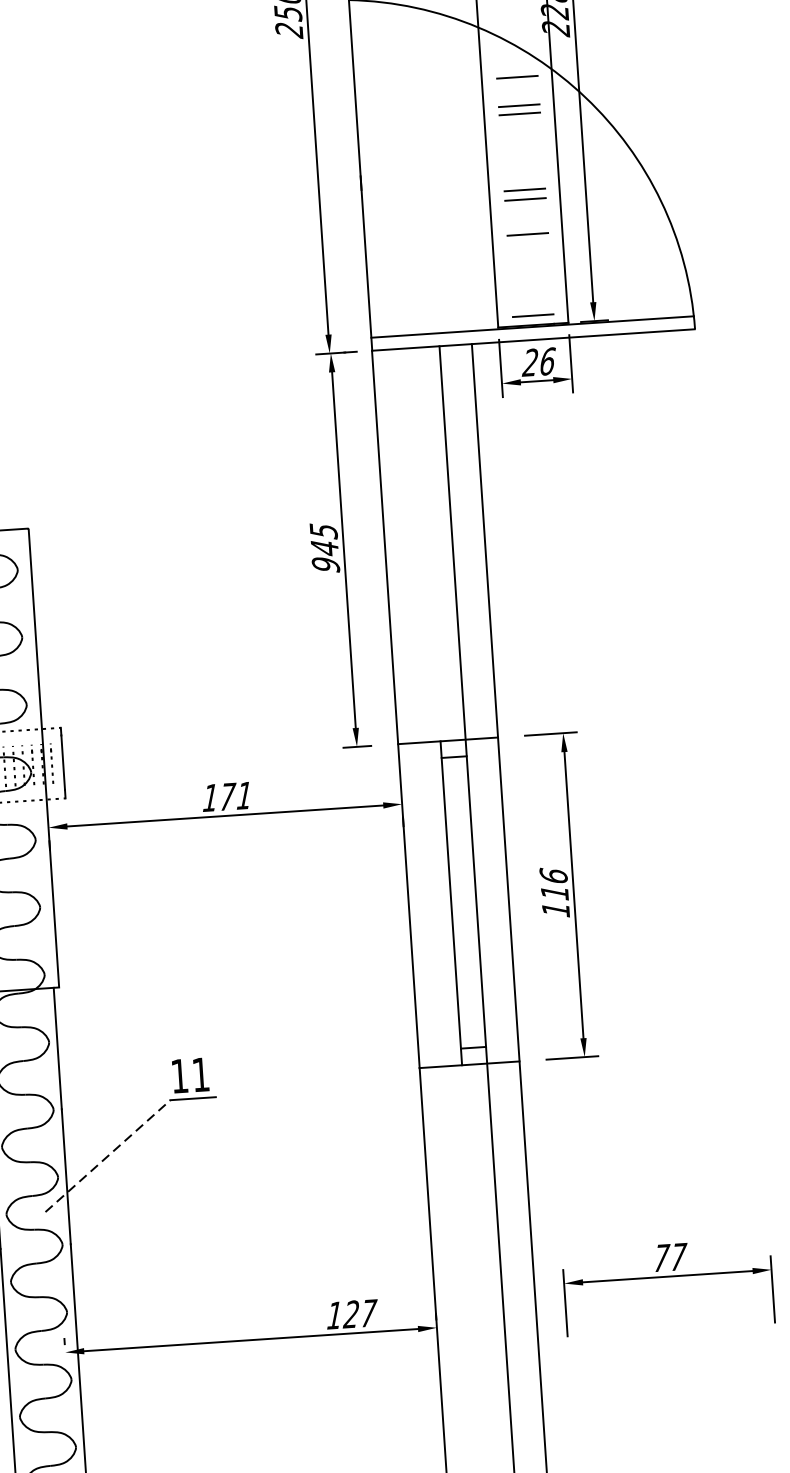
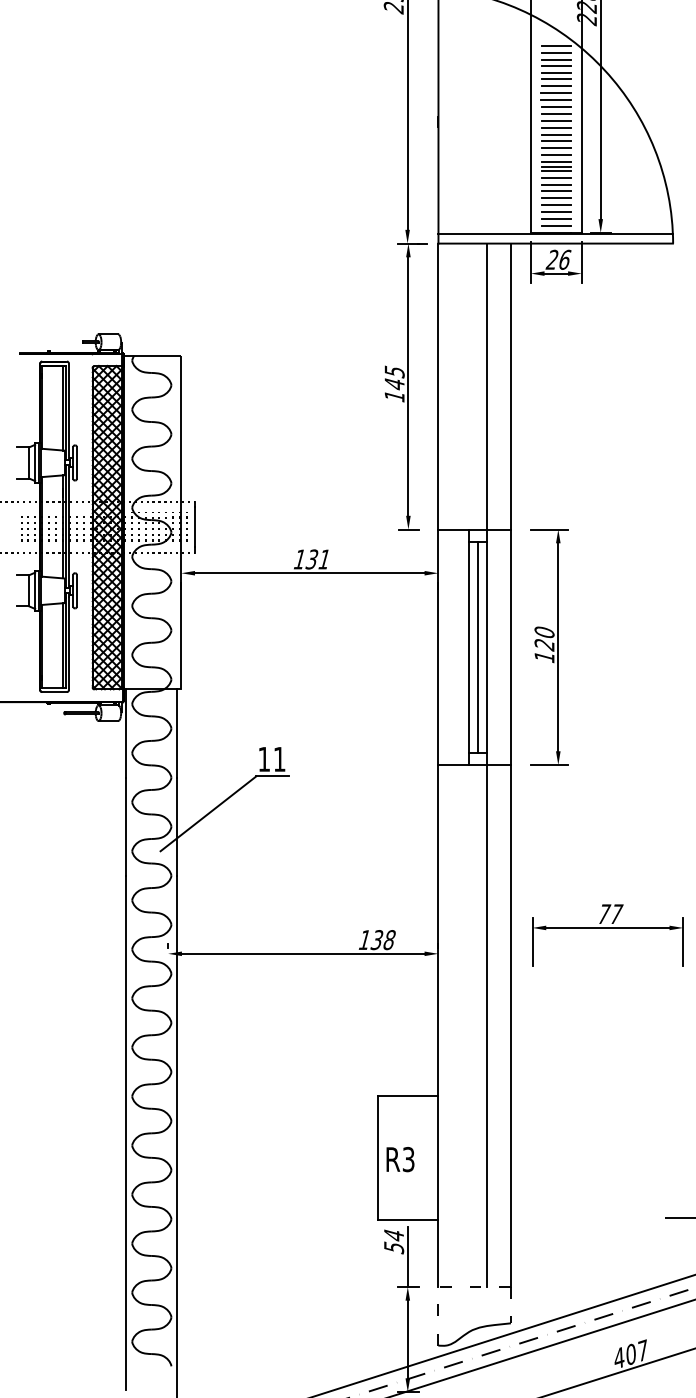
line: (516, 67) -> (556, 45), added
line: (517, 86) -> (556, 59), added
line: (518, 96) -> (556, 66), added
line: (520, 123) -> (556, 86), added
line: (520, 133) -> (556, 93), added
line: (521, 143) -> (556, 100), added
line: (522, 151) -> (556, 106), added
line: (522, 160) -> (556, 113), added
line: (523, 170) -> (556, 120), added
line: (523, 180) -> (556, 127), added
line: (525, 209) -> (556, 148), added
line: (526, 218) -> (556, 155), added
line: (527, 228) -> (556, 162), added
line: (527, 239) -> (556, 170), added
line: (528, 249) -> (556, 177), added
line: (529, 258) -> (556, 184), added
line: (529, 268) -> (556, 191), added
line: (530, 277) -> (556, 198), added
line: (531, 287) -> (556, 205), added
line: (531, 297) -> (556, 212), added
line: (532, 306) -> (556, 219), added
text: (325, 565) -> (394, 396), 945 -> 145
text: (227, 796) -> (312, 559), 171 -> 131
text: (554, 884) -> (544, 638), 116 -> 120
line: (464, 901) -> (478, 646), added
line: (107, 1155) -> (208, 813), dashed -> solid
text: (360, 1314) -> (383, 940), 127 -> 138

